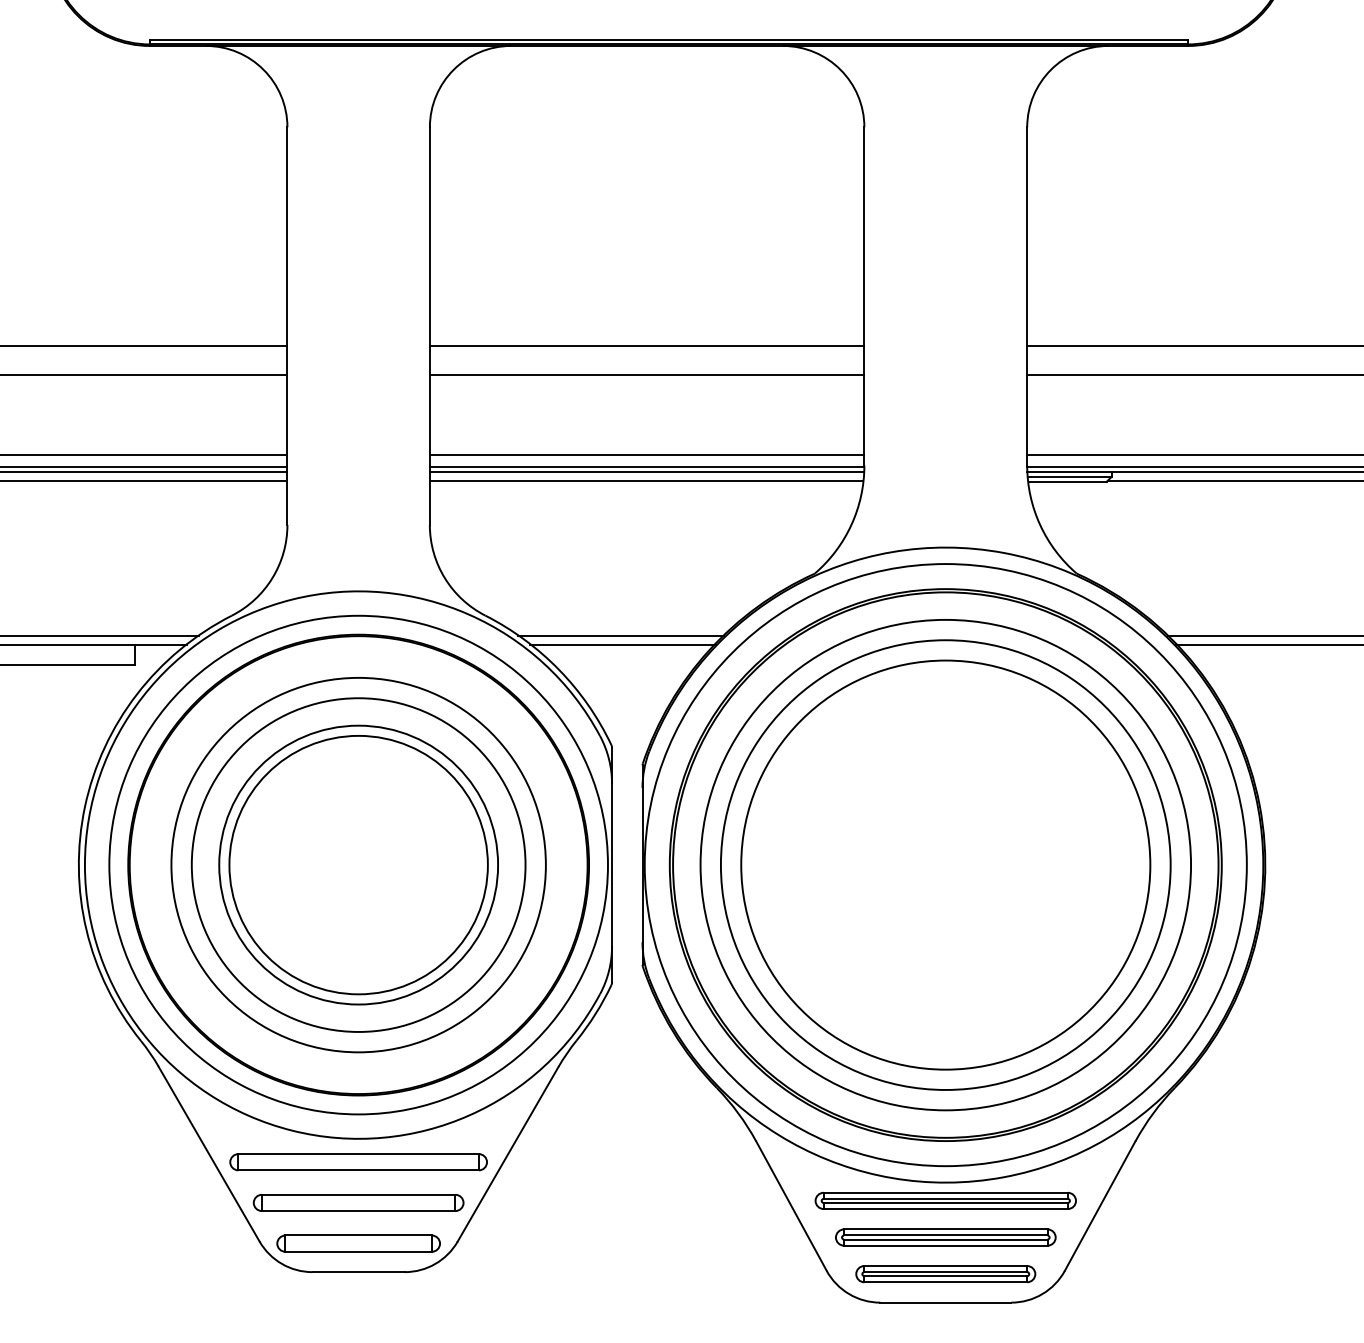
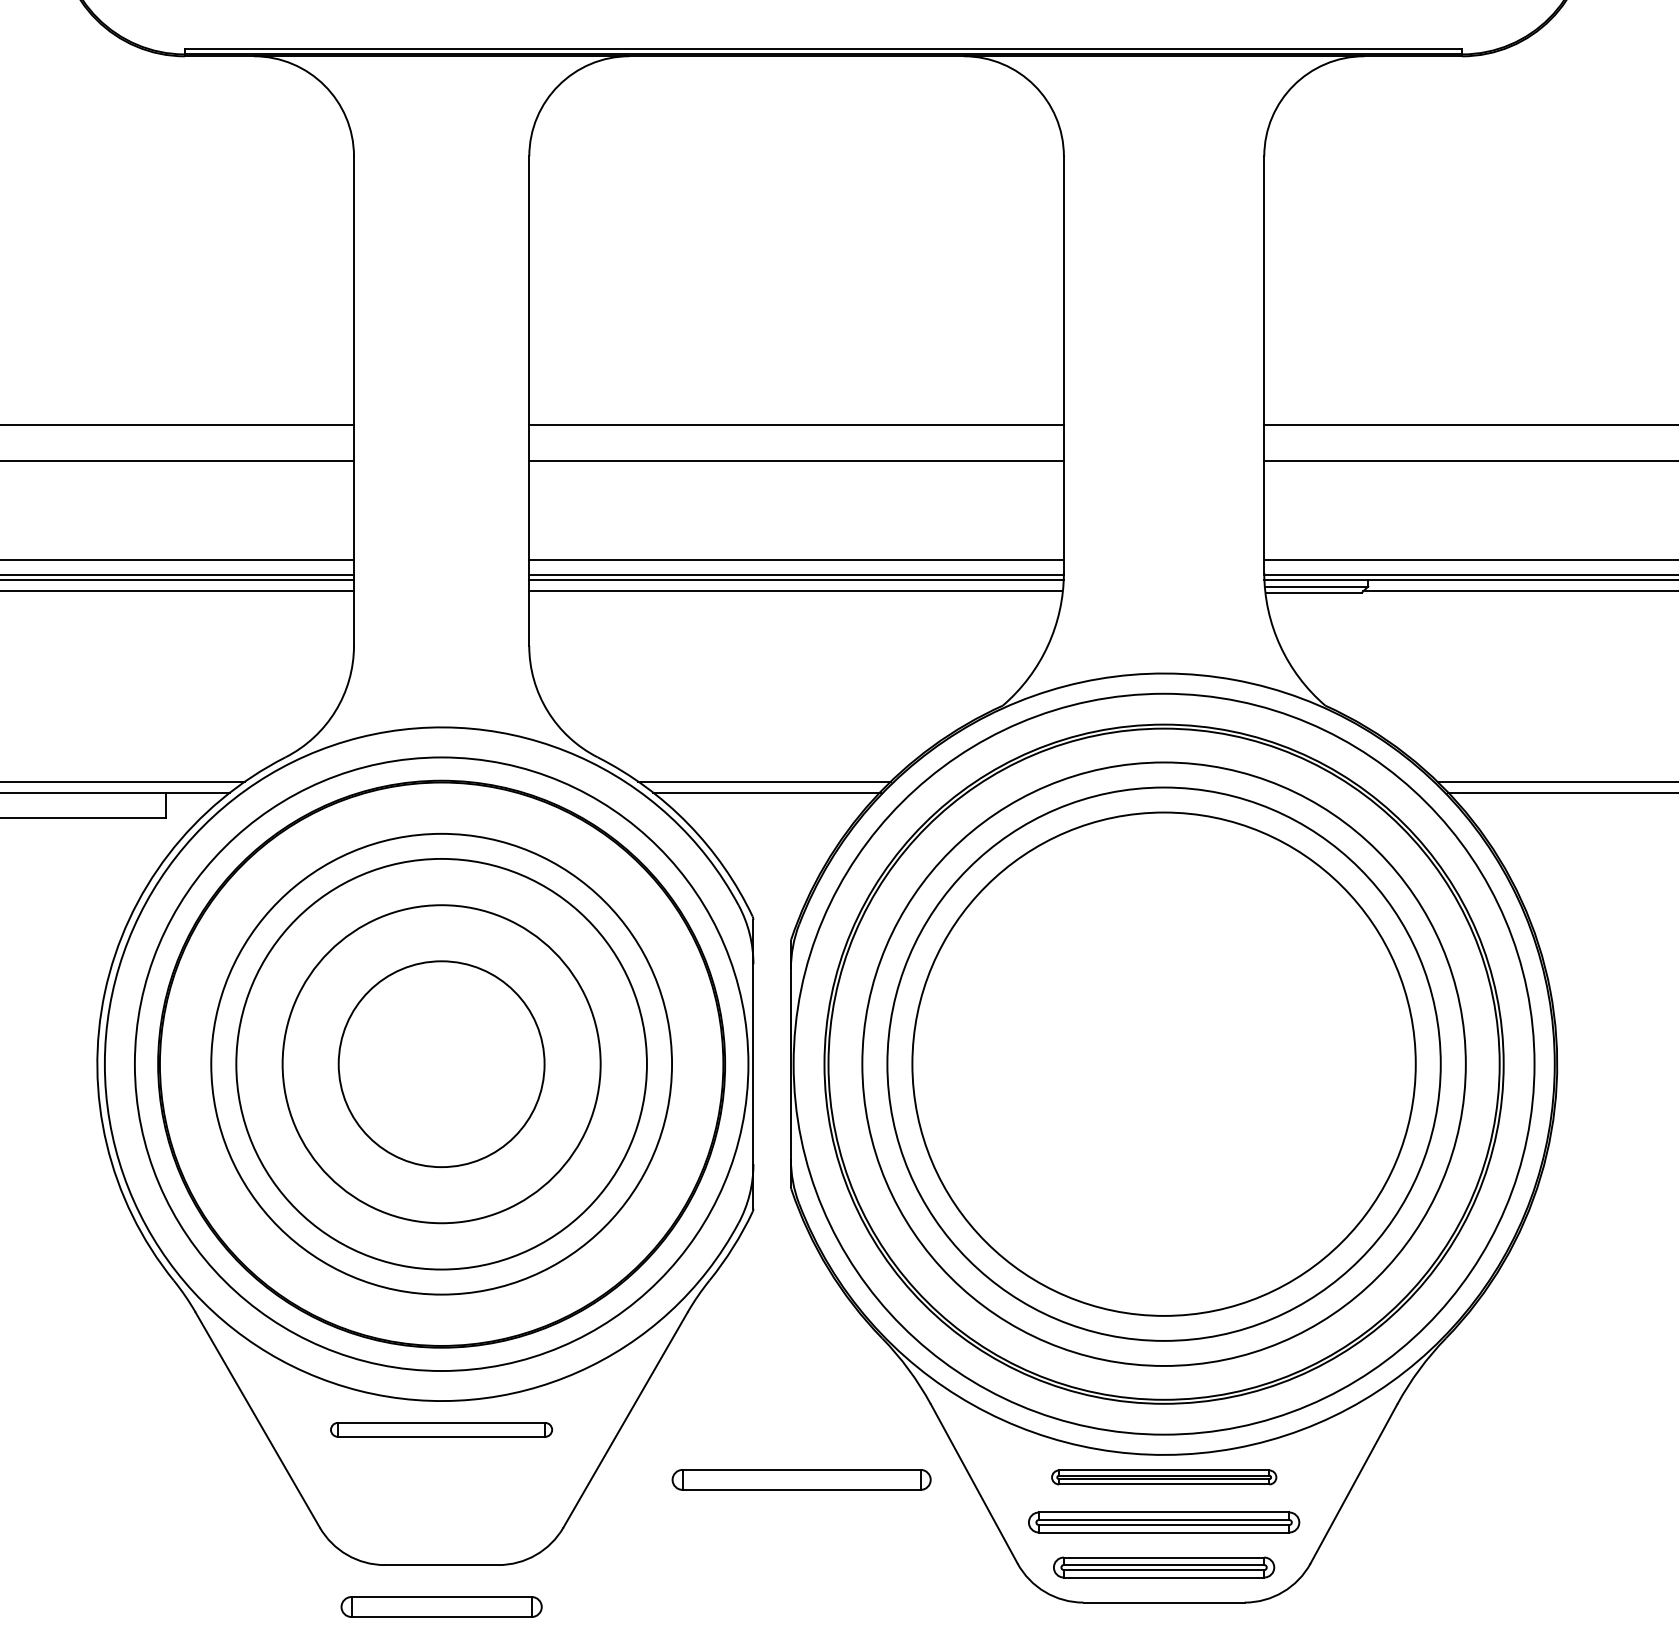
circle: (358, 864) -> (441, 1063), size x0.6
part: (358, 1161) -> (441, 1429), size x0.7
part: (946, 1200) -> (1164, 1477), size x0.7
part: (358, 1202) -> (801, 1479), moved
part: (358, 1243) -> (441, 1606), moved

